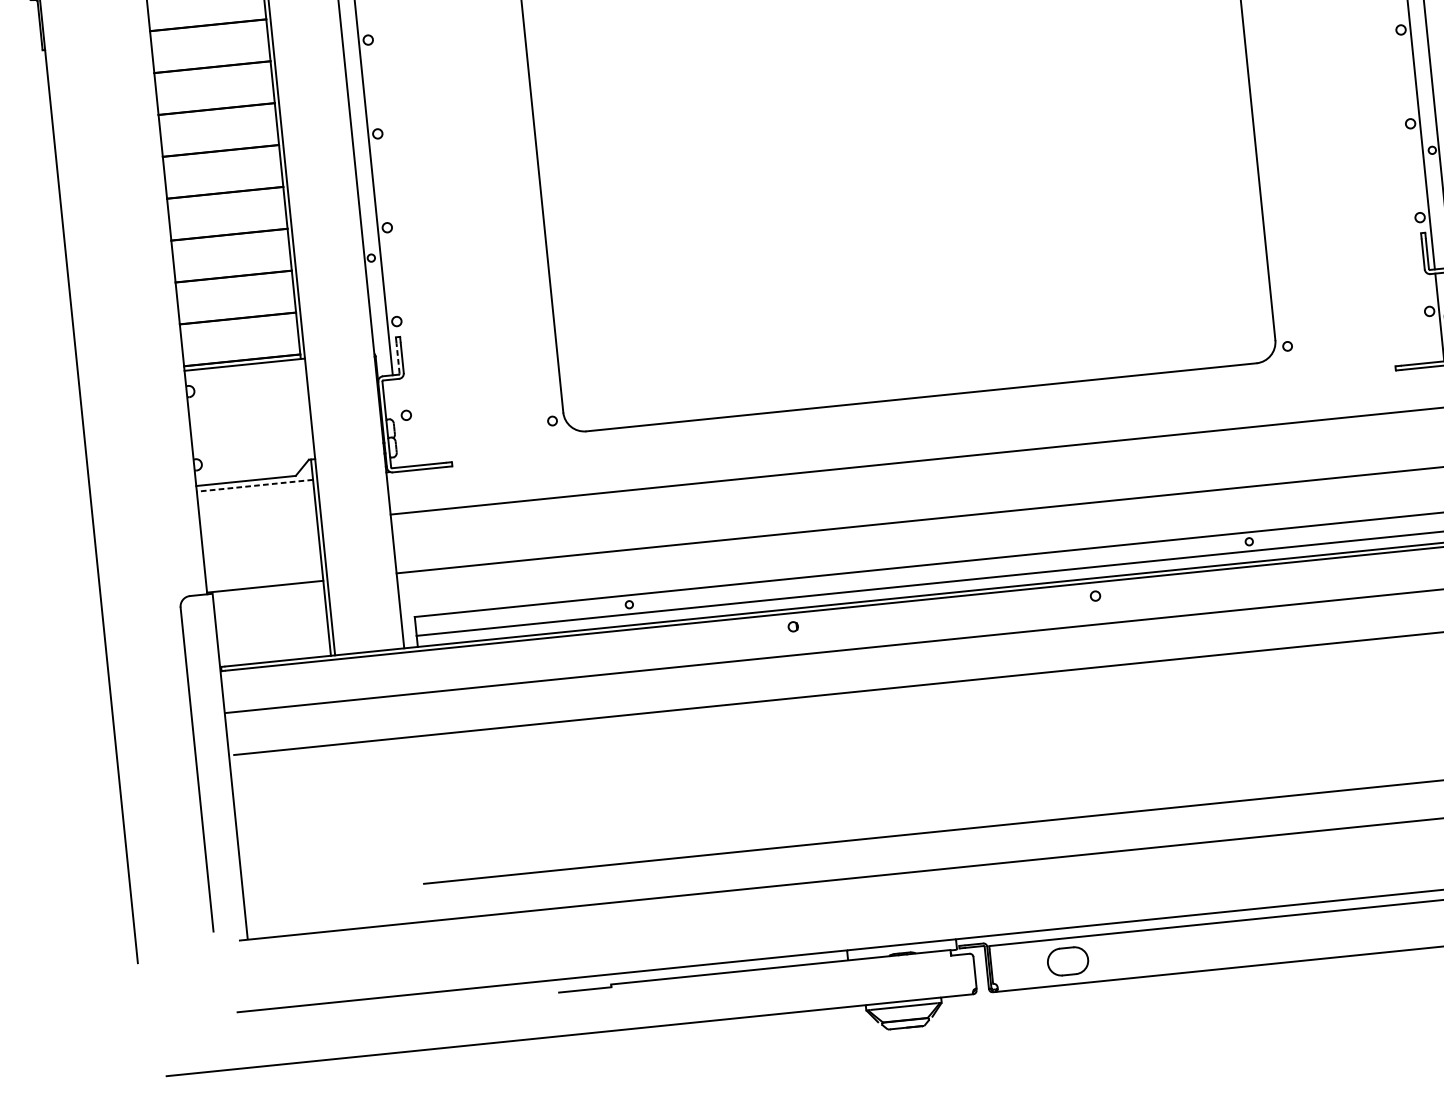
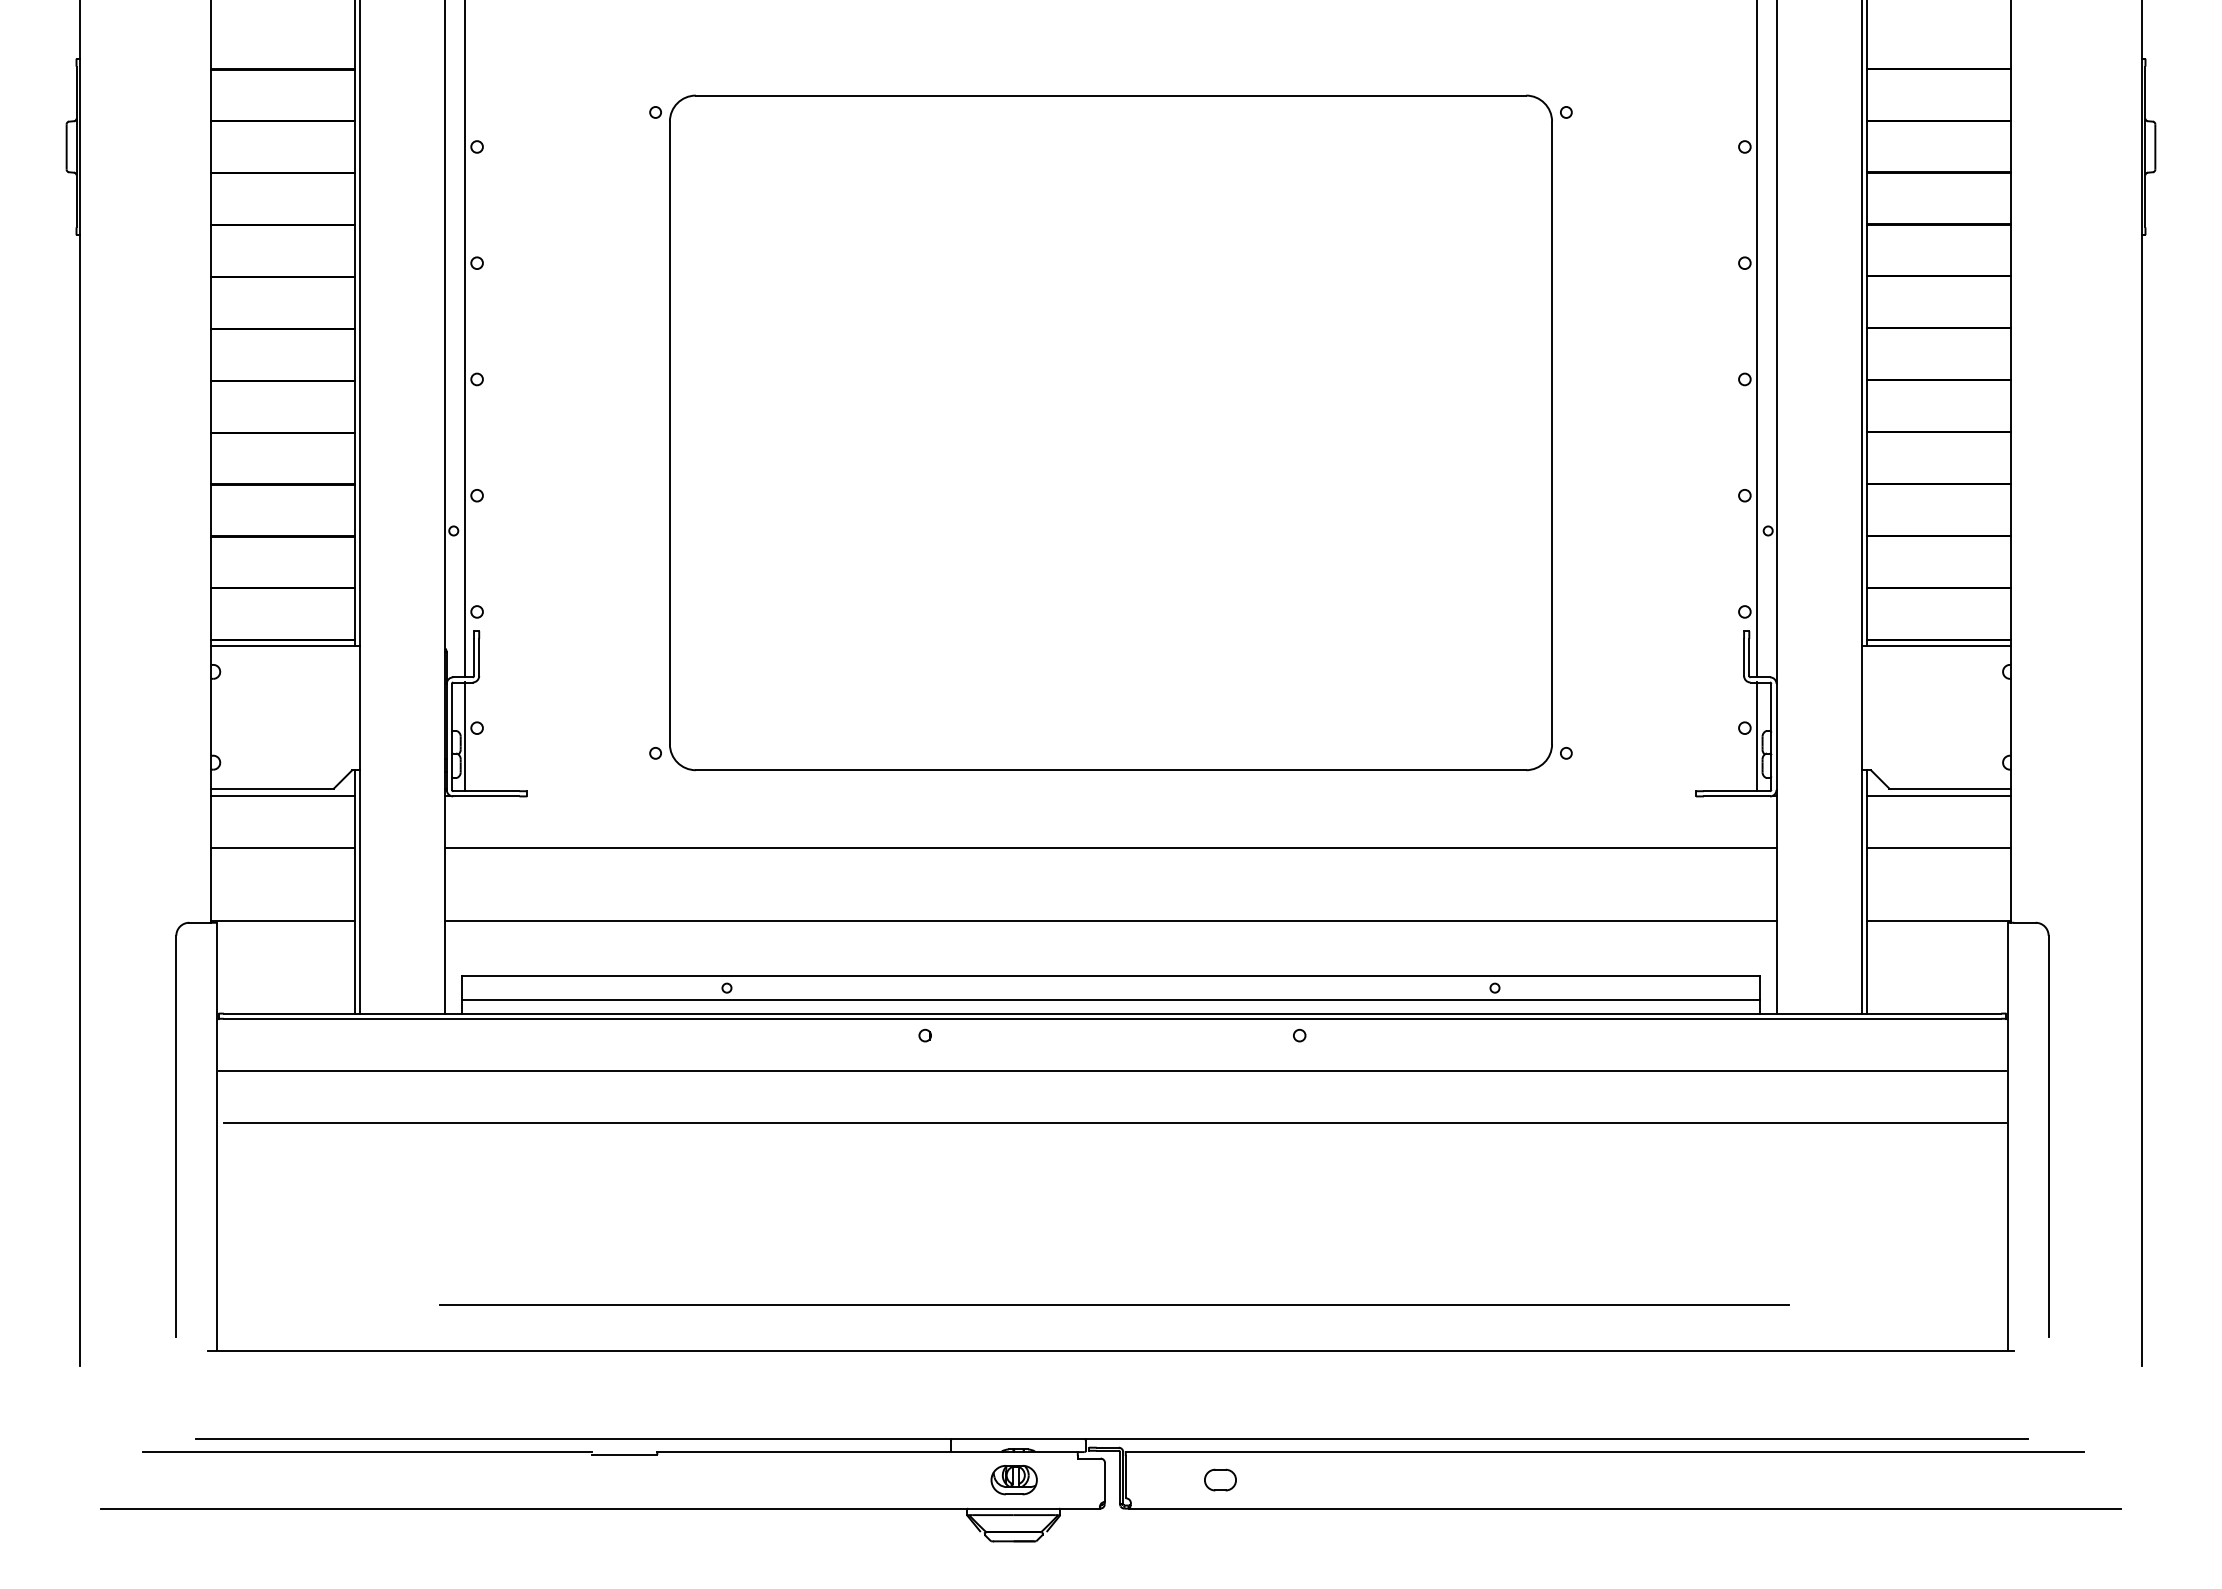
line: (398, 358) -> (474, 657), dashed -> solid
line: (397, 423) -> (465, 736), added
line: (254, 485) -> (282, 795), dashed -> solid
line: (259, 527) -> (282, 847), added
part: (1068, 960) -> (1220, 1479), size x0.62
part: (901, 978) -> (1013, 1480), added
line: (377, 1008) -> (367, 1451), added

